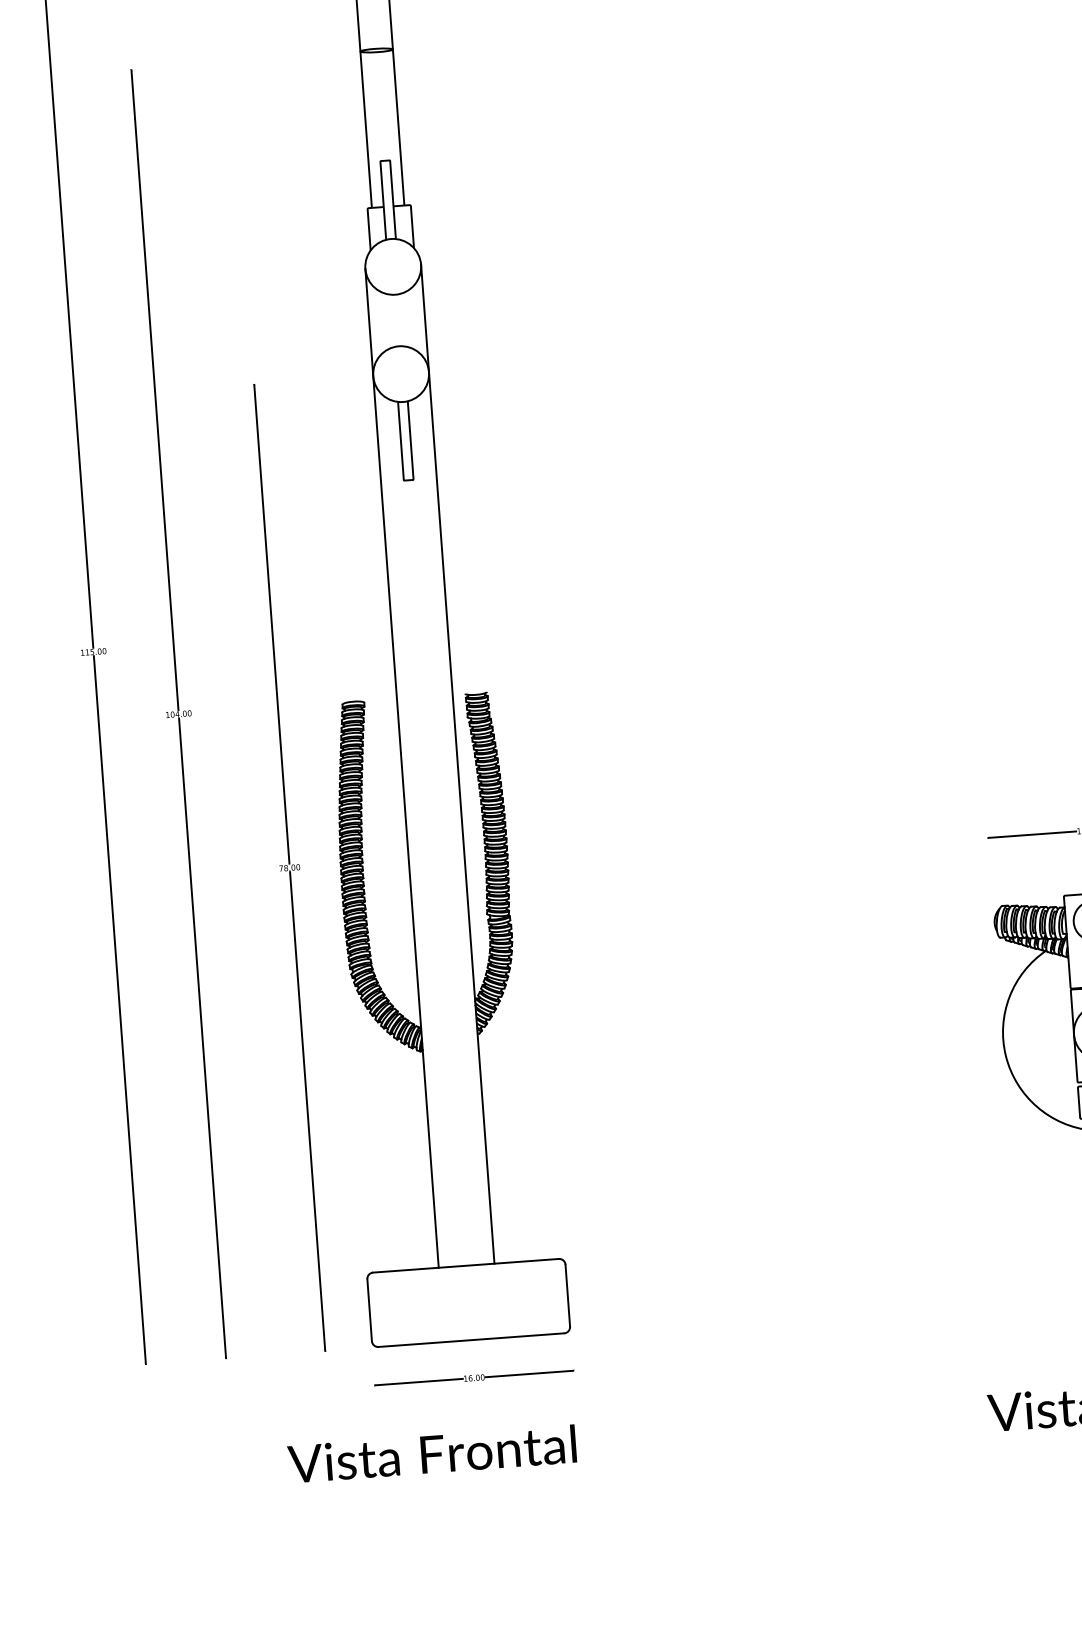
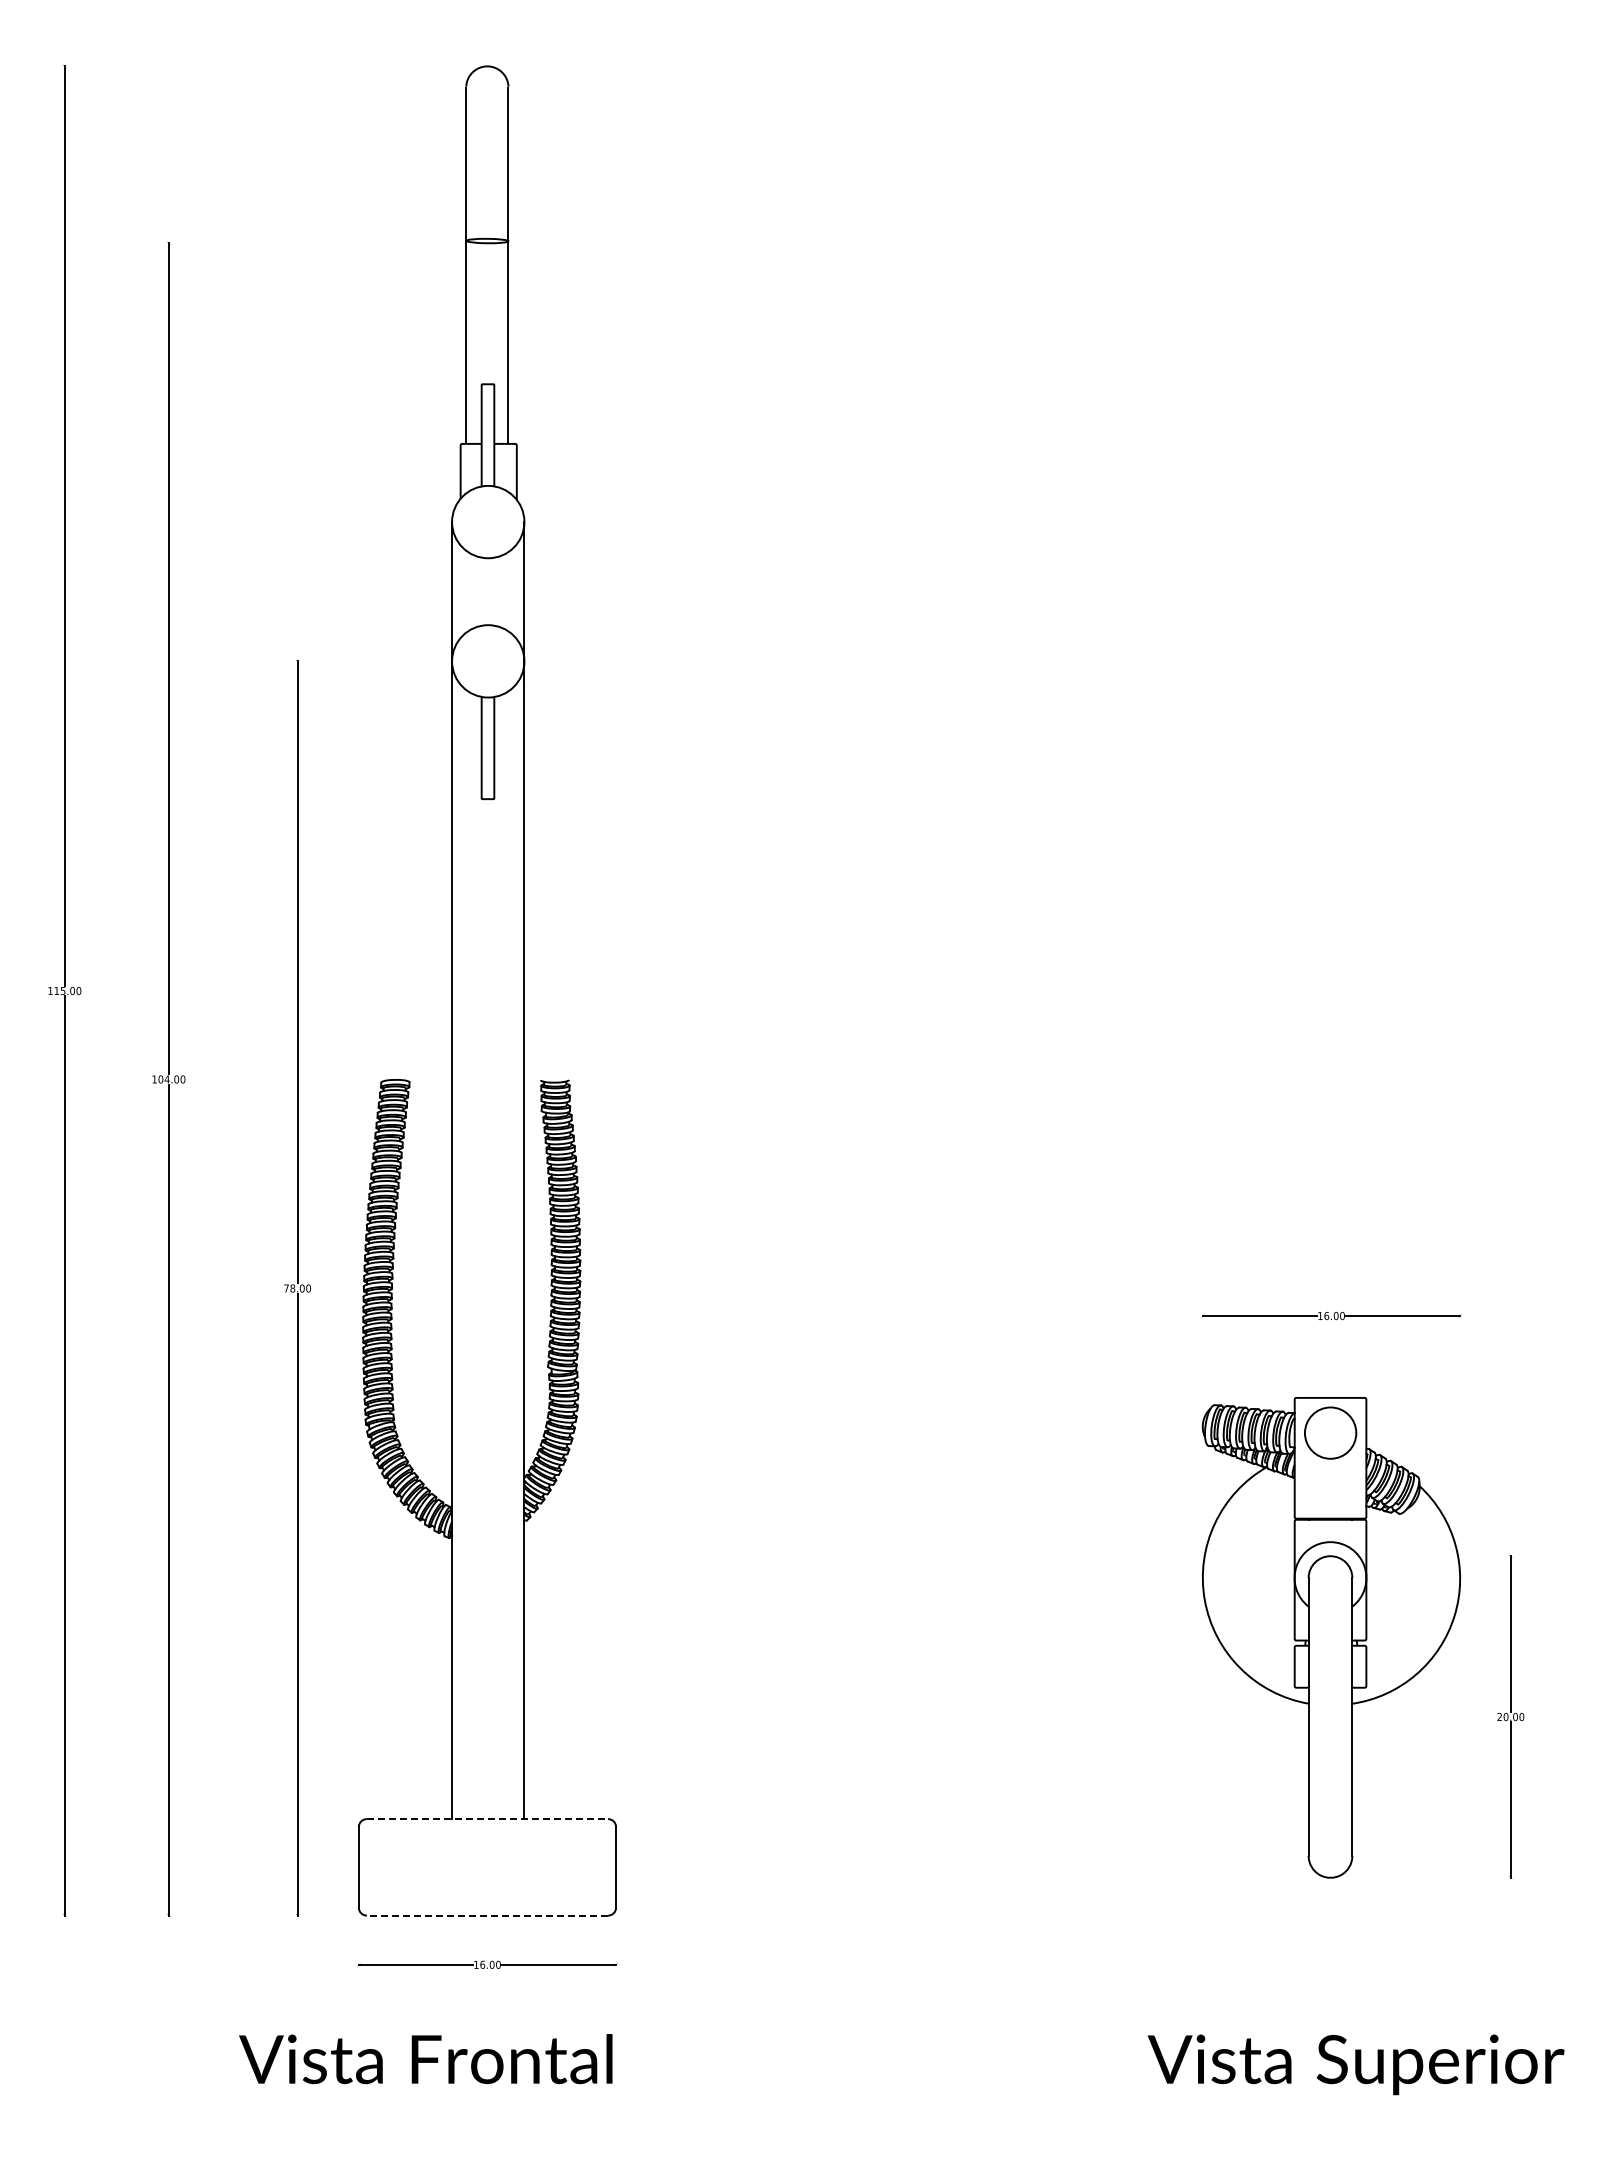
line: (466, 1266) -> (487, 1819), solid -> dashed
line: (471, 1340) -> (487, 1915), solid -> dashed

